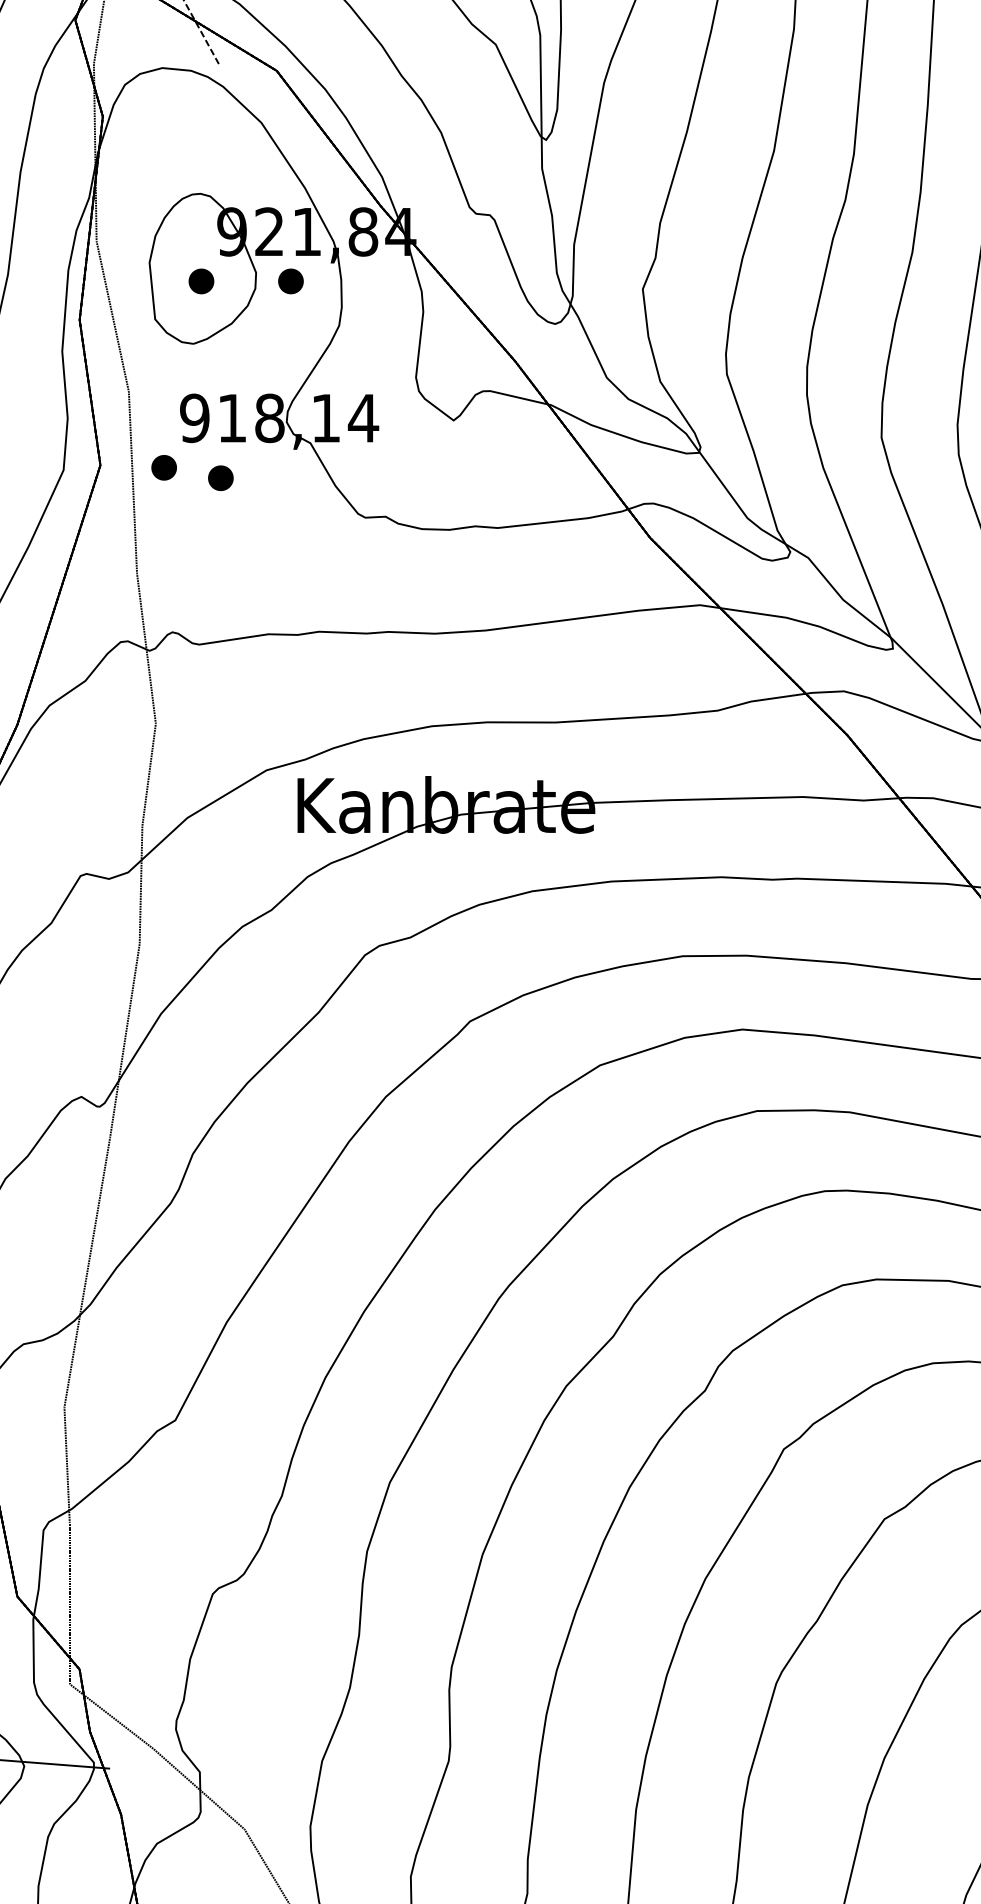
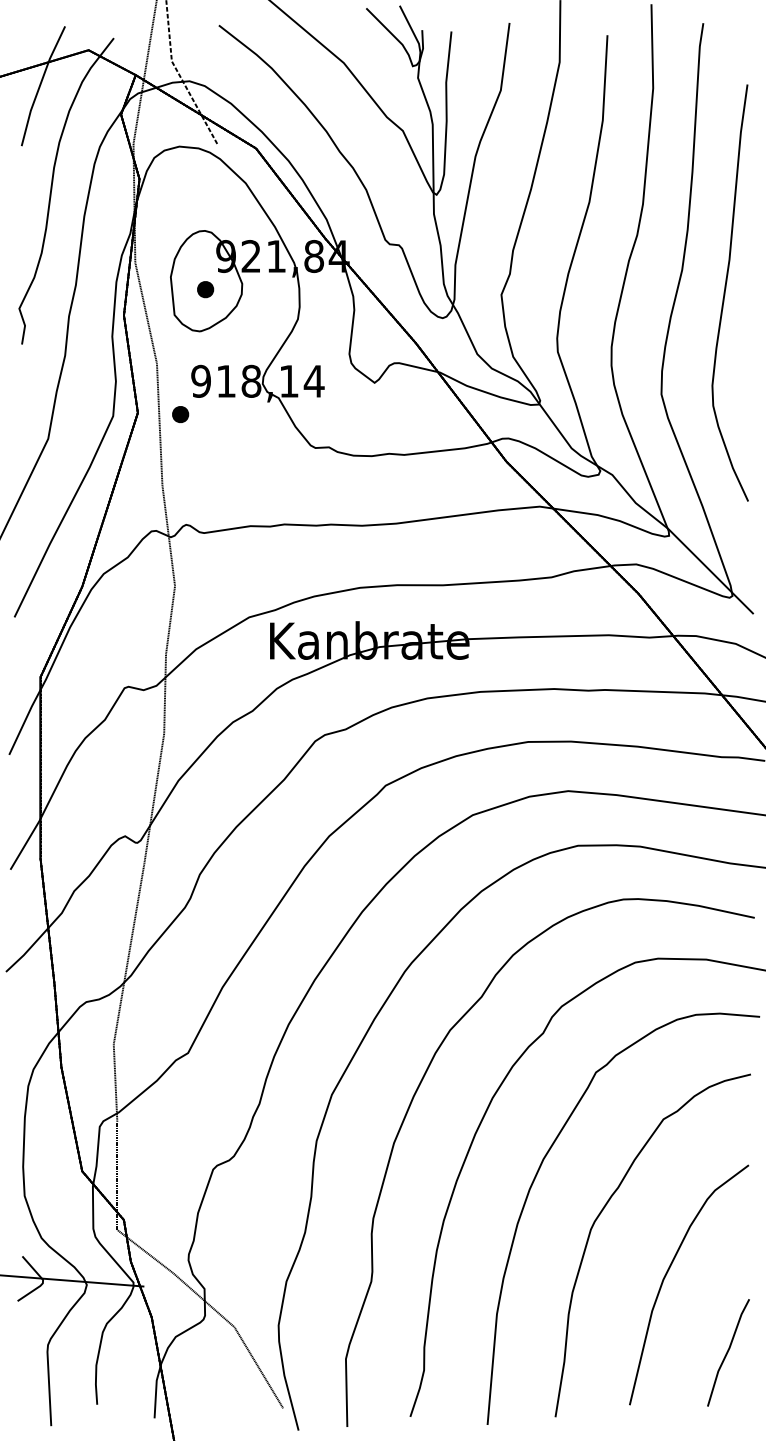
part: (290, 281) -> (265, 289), removed
part: (220, 478) -> (218, 421), removed

